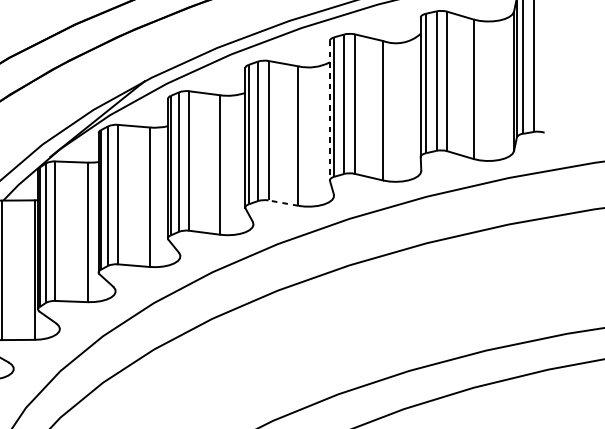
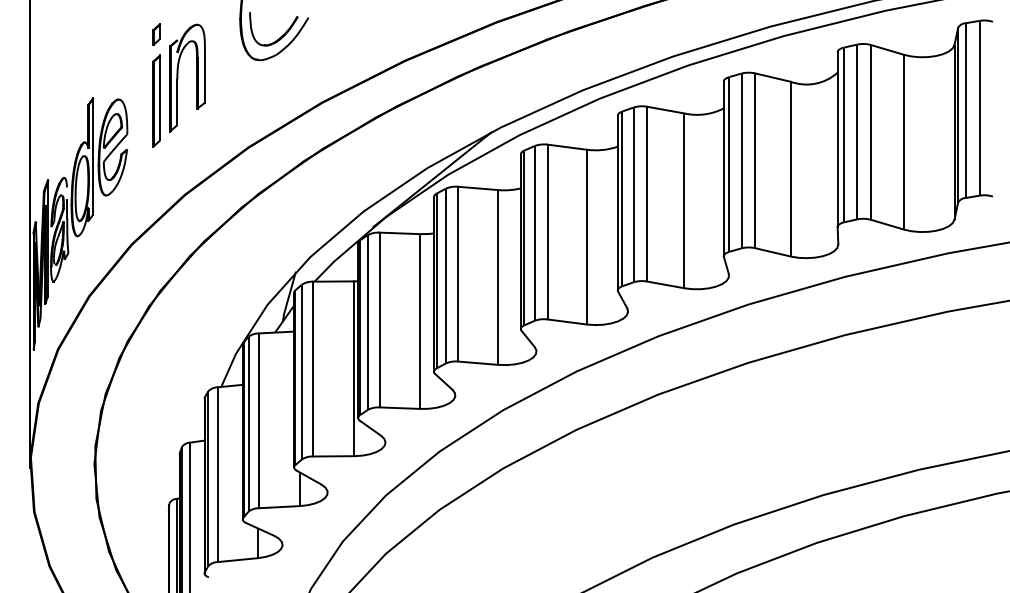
line: (329, 111) -> (723, 169), dashed -> solid
line: (283, 202) -> (665, 284), dashed -> solid

